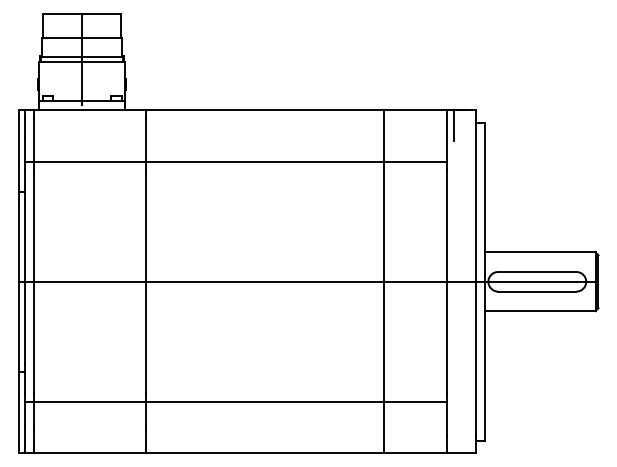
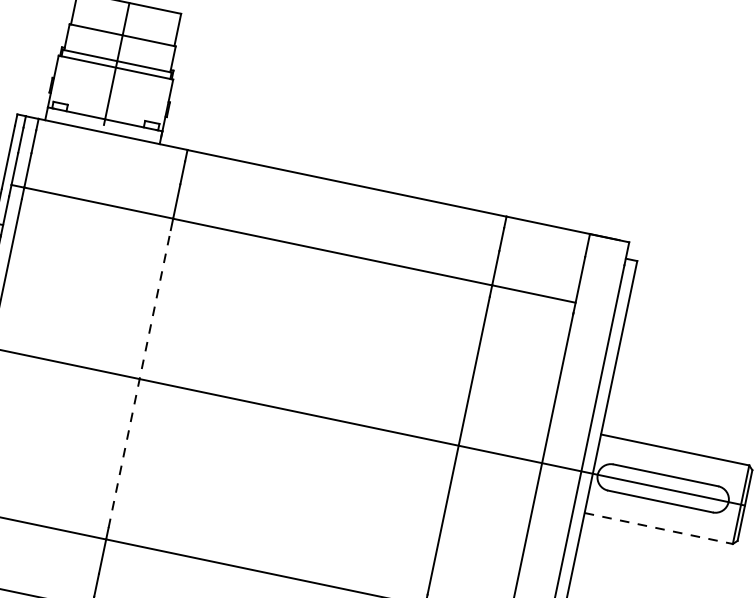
line: (454, 125) -> (596, 256), removed
line: (145, 281) -> (139, 378), solid -> dashed
line: (540, 311) -> (659, 529), solid -> dashed

